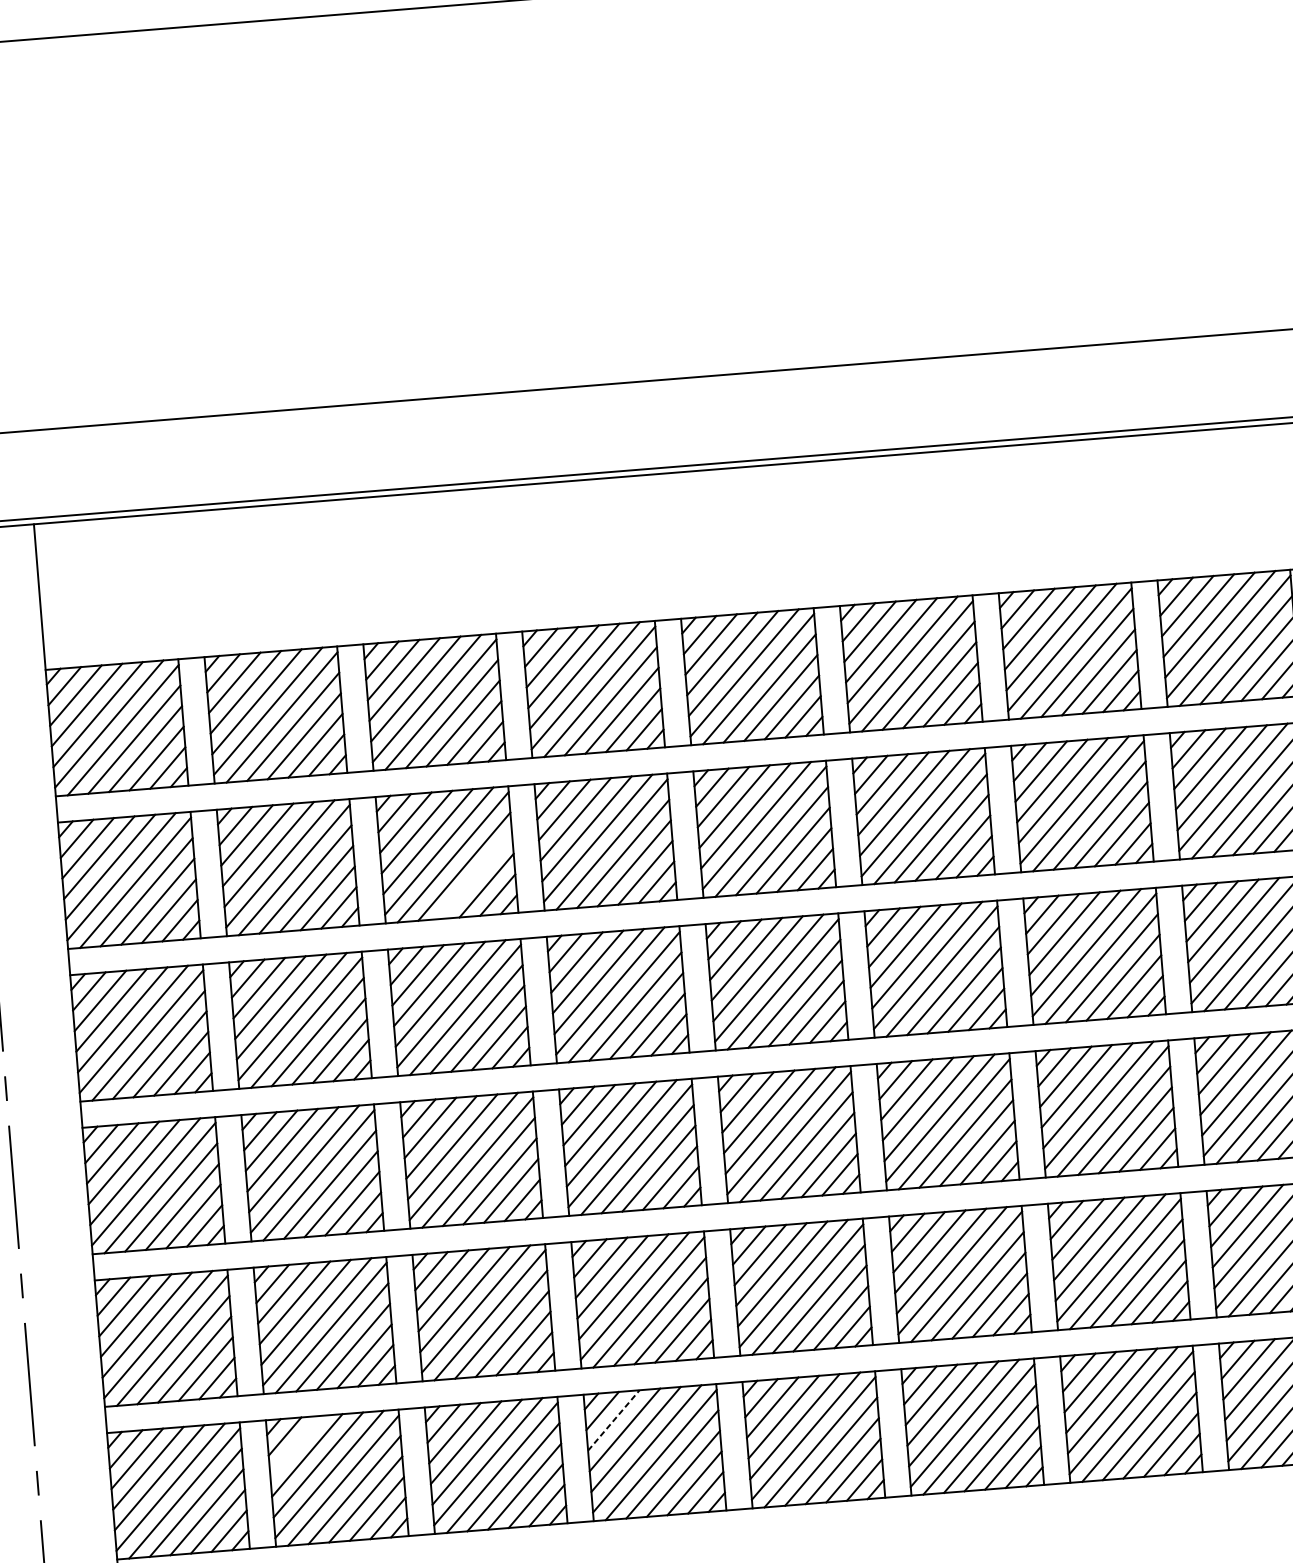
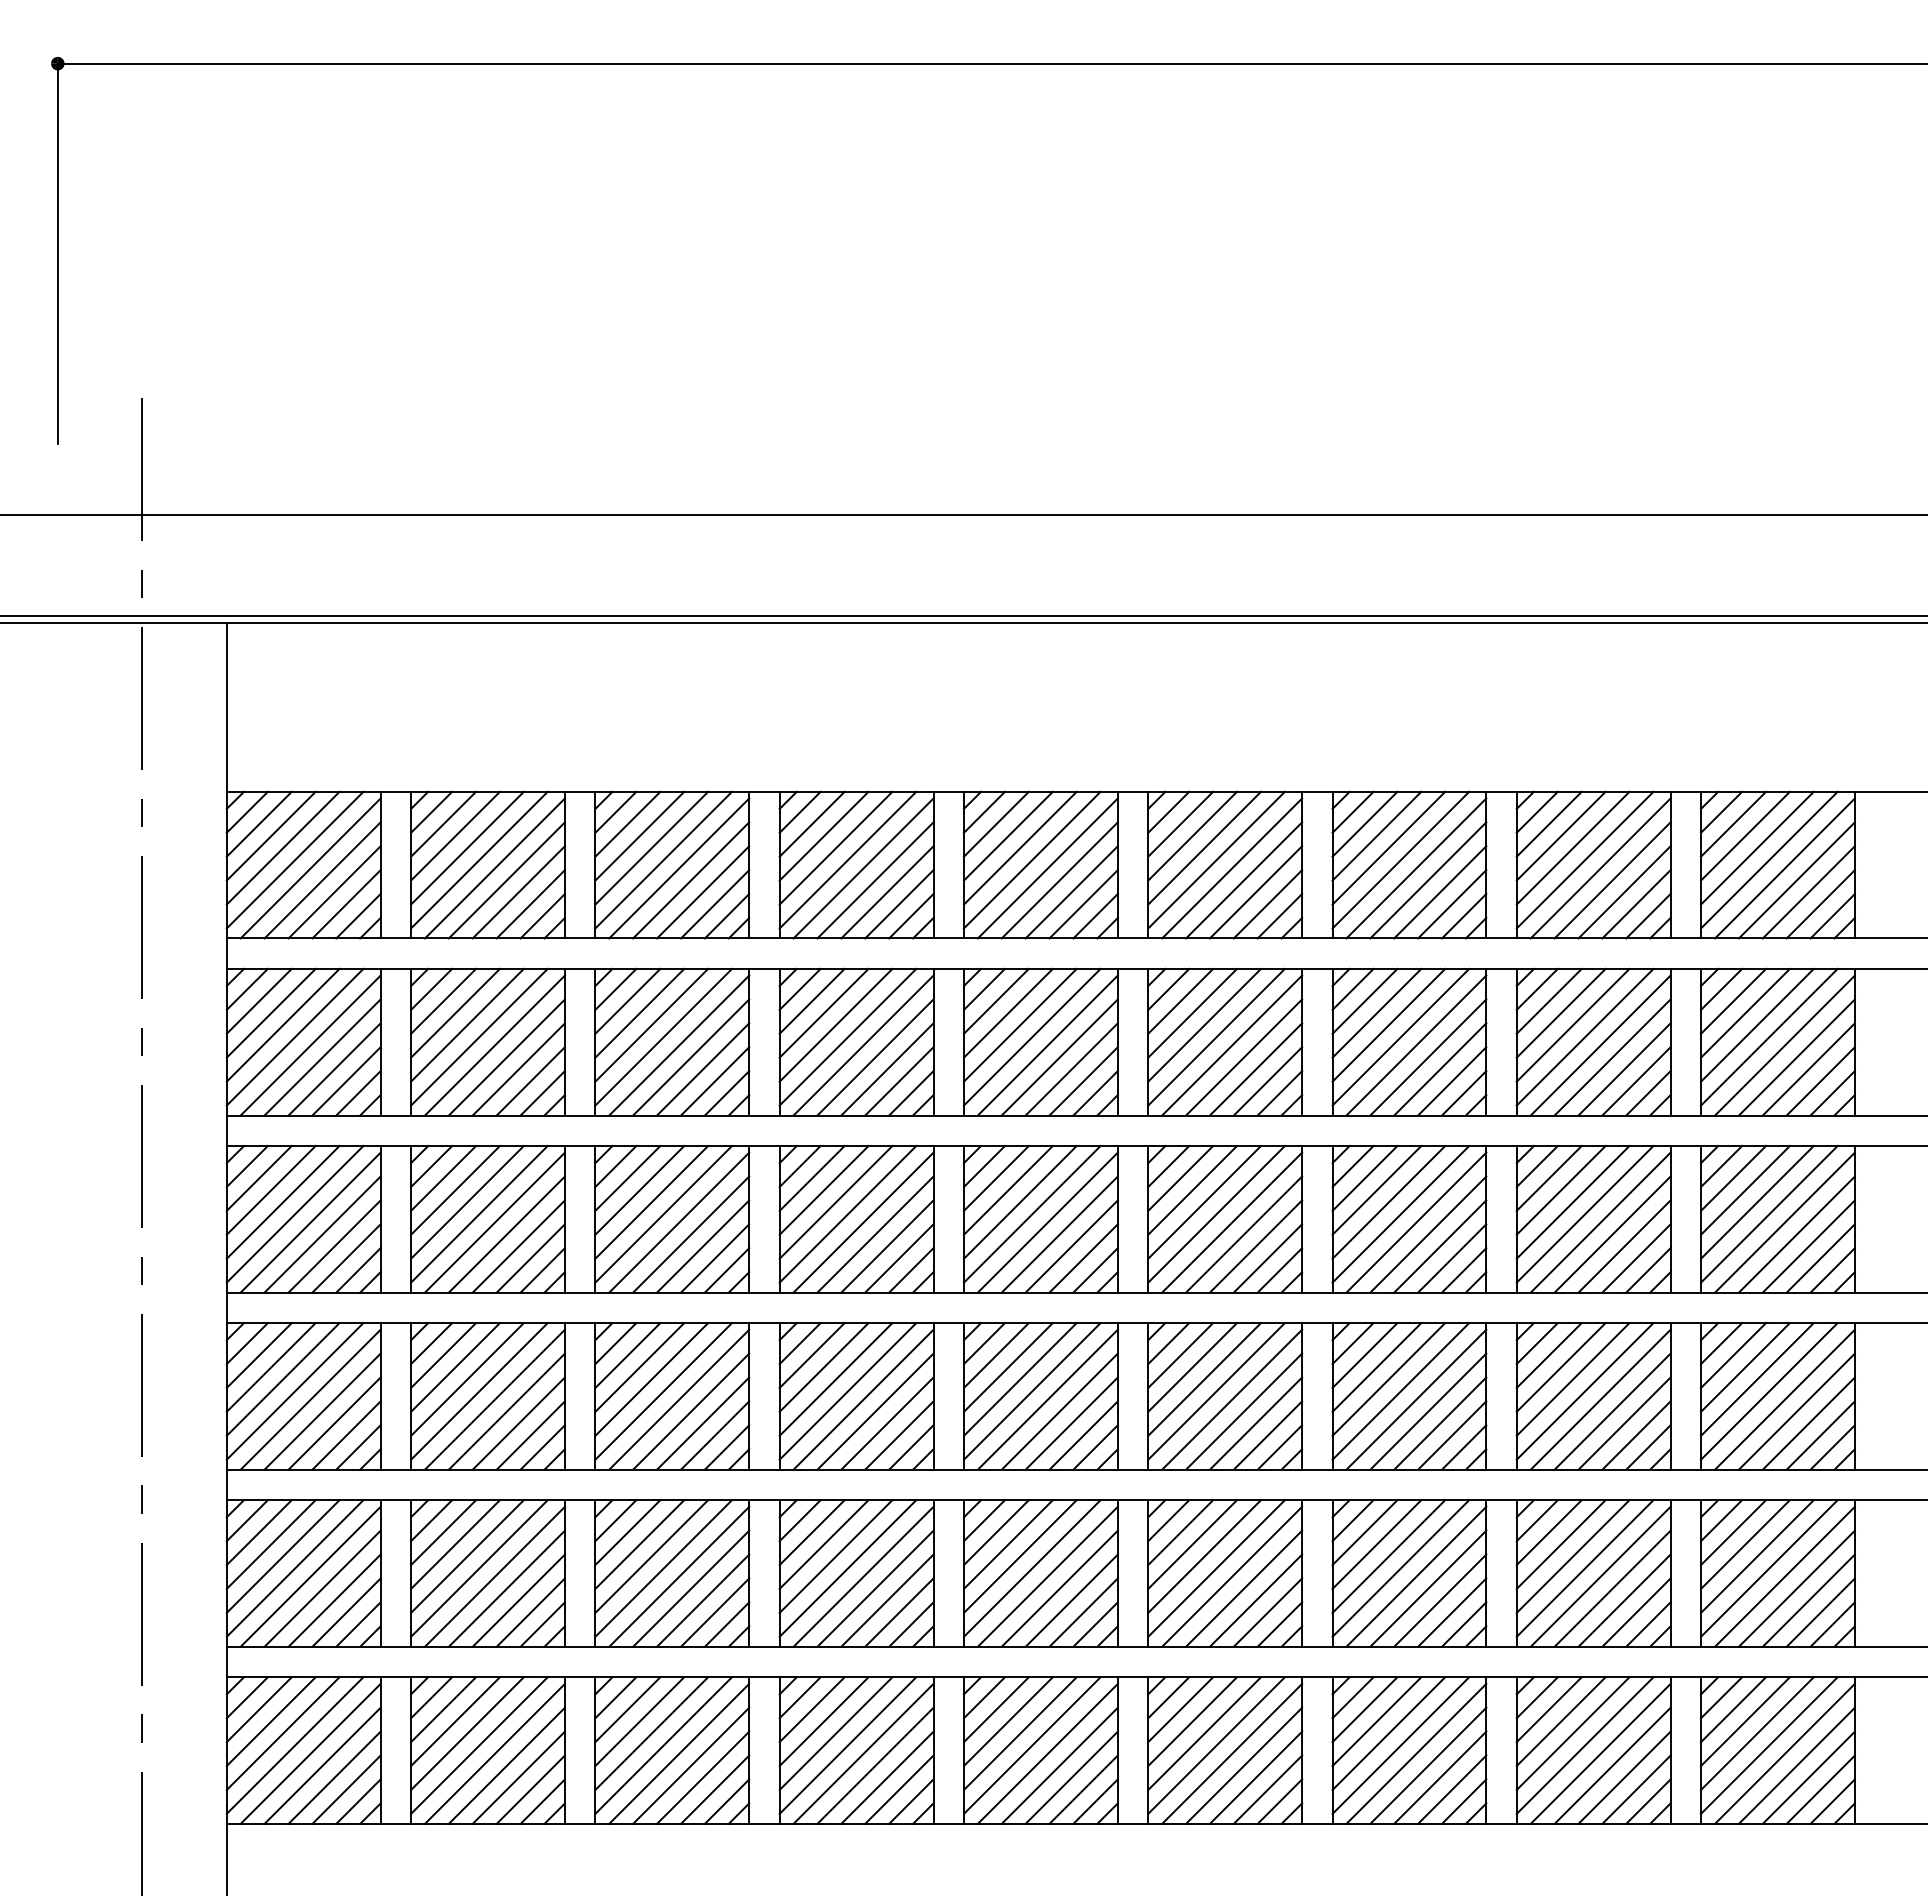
line: (475, 876) -> (703, 1069), added
line: (614, 1420) -> (812, 1709), dashed -> solid
line: (296, 1445) -> (443, 1709), added

